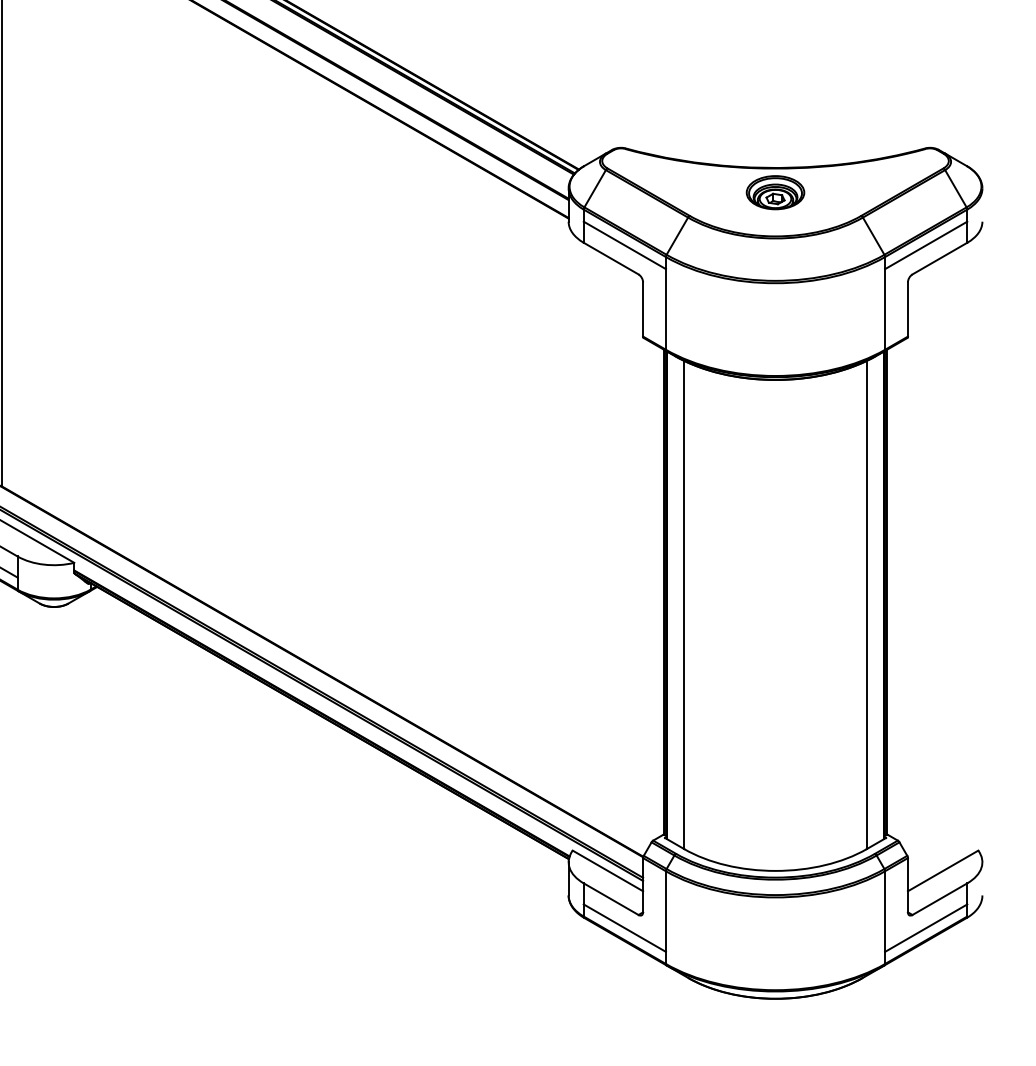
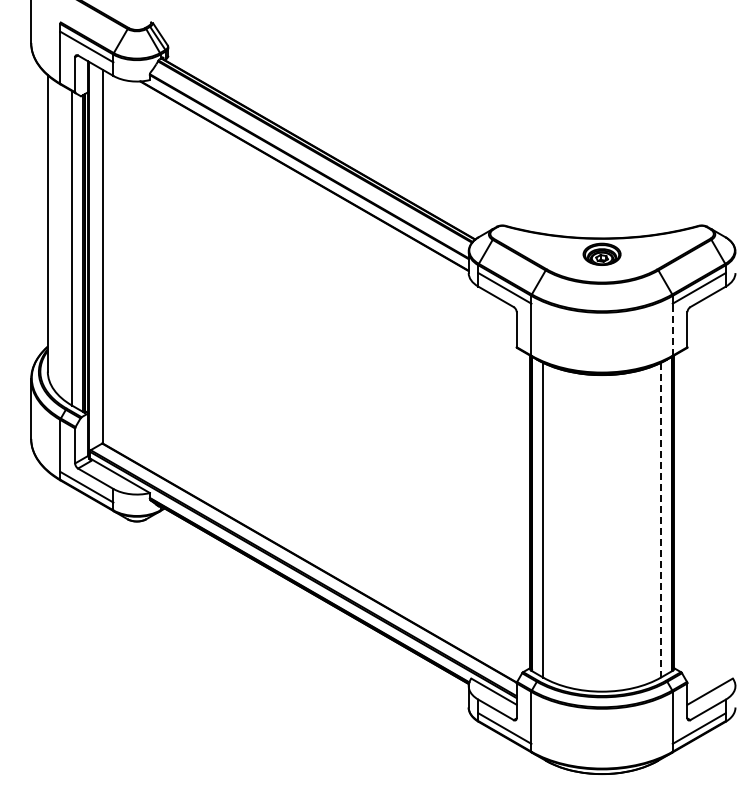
line: (884, 309) -> (672, 329), solid -> dashed
line: (866, 603) -> (660, 519), solid -> dashed

